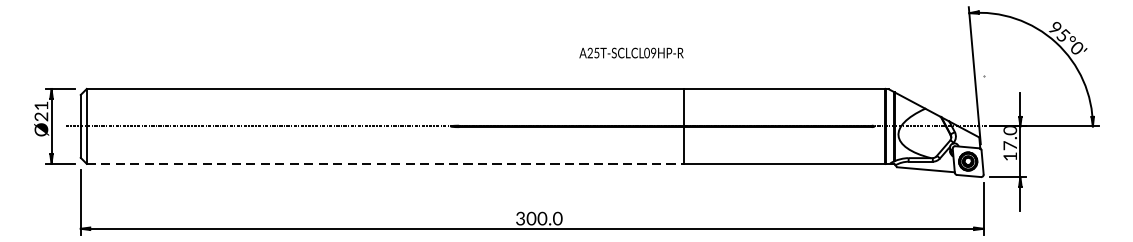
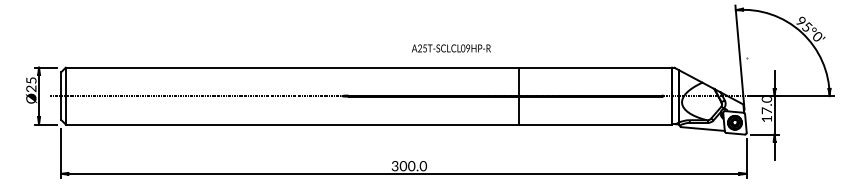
text: (631, 53) -> (451, 48), moved
text: (41, 105) -> (31, 80), Ø21 -> Ø25
line: (385, 163) -> (292, 124), dashed -> solid

